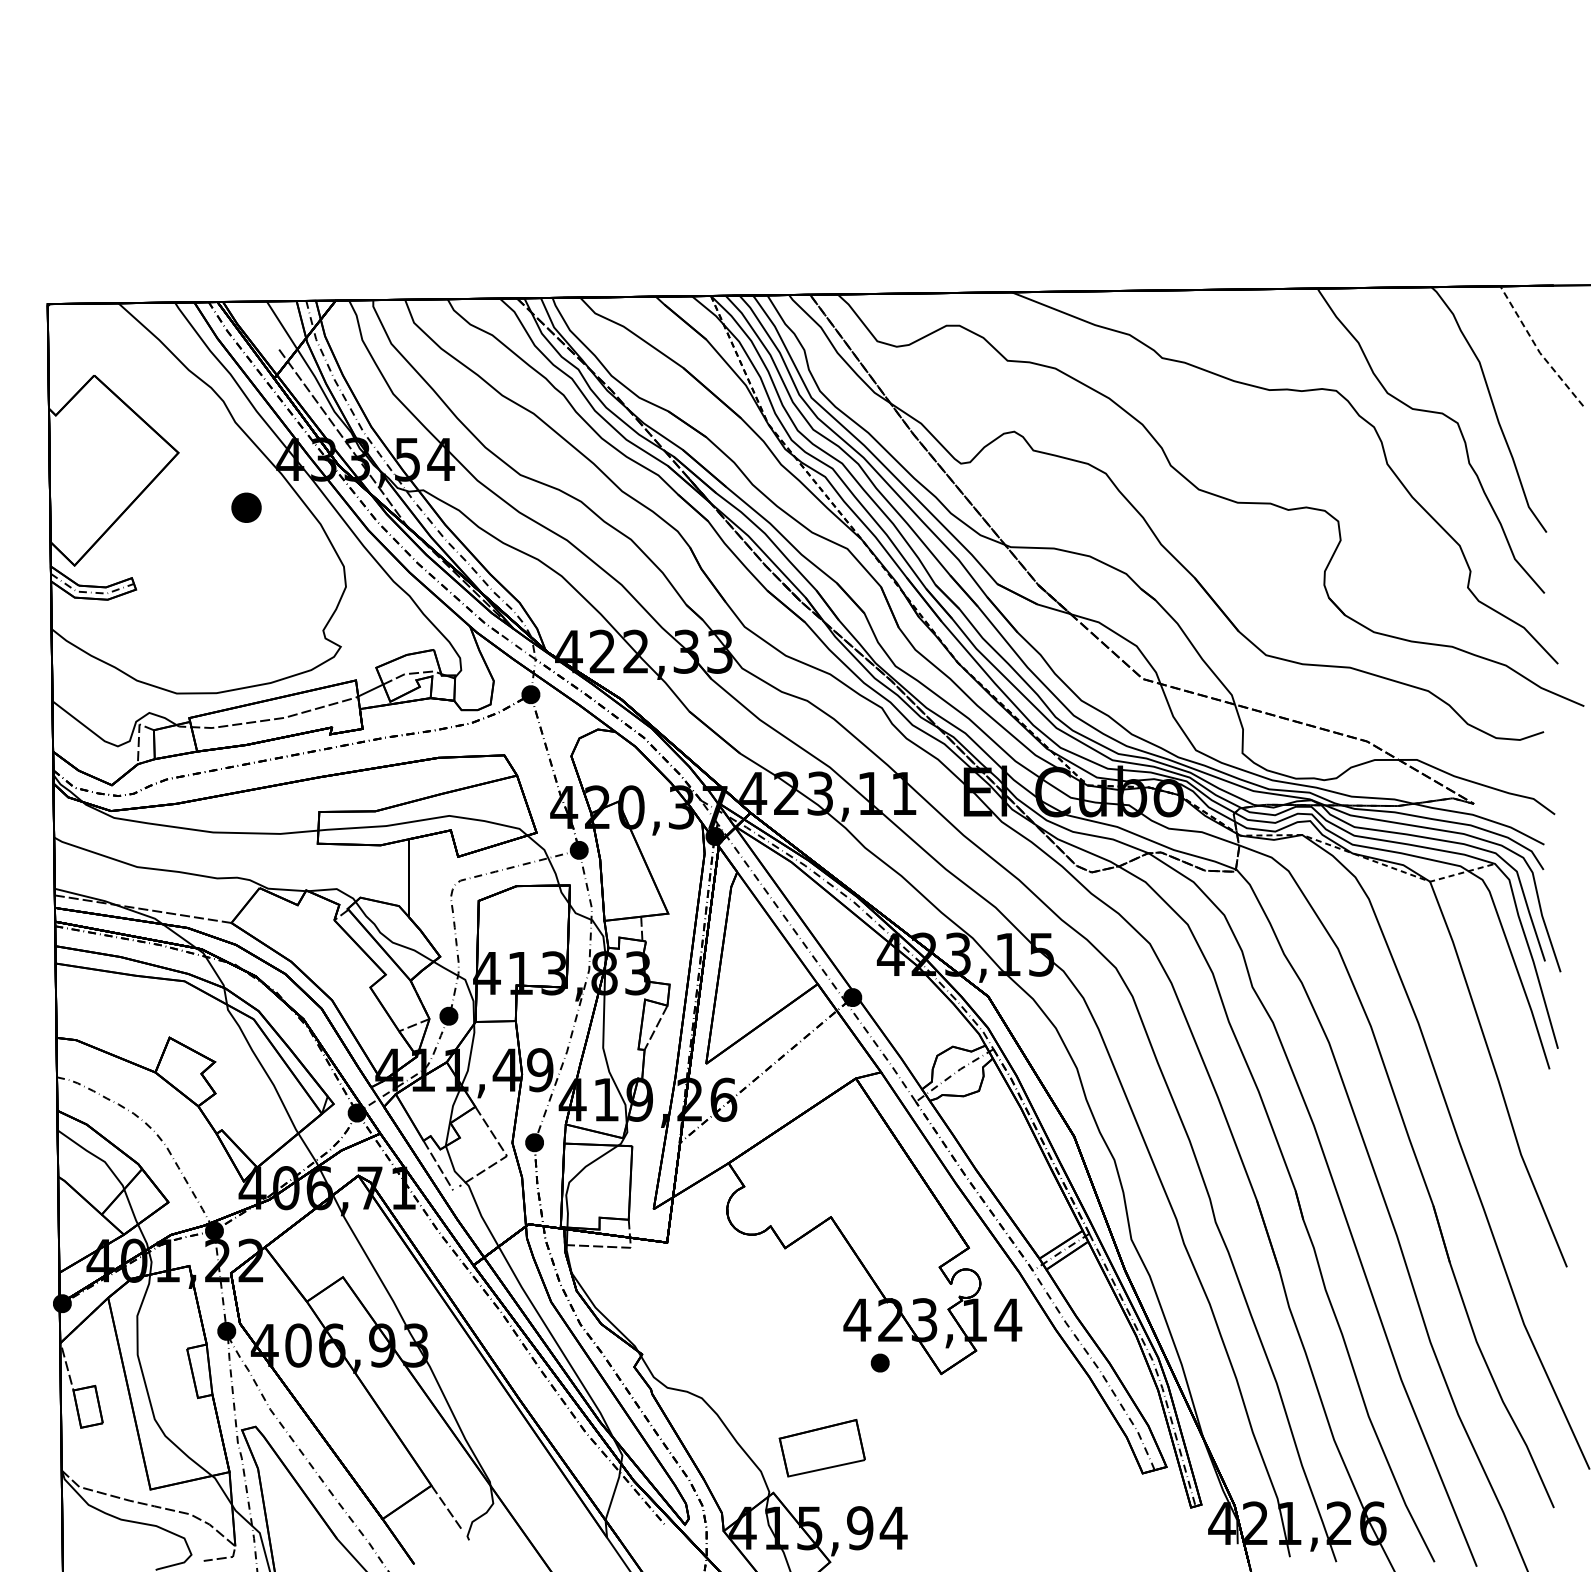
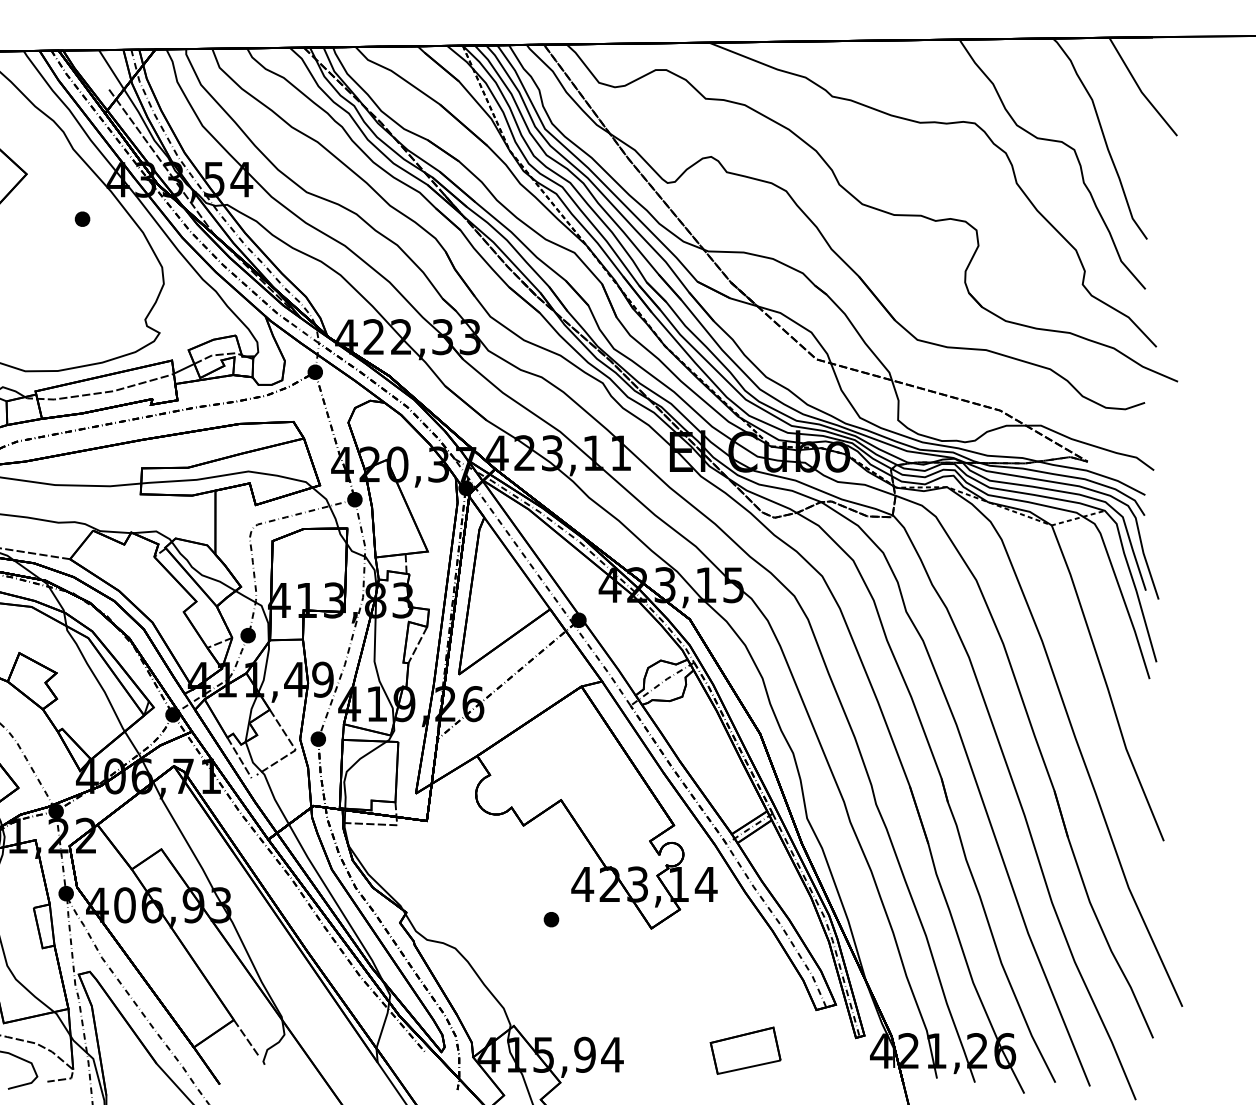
line: (1537, 349) -> (1139, 89), dashed -> solid
part: (246, 507) -> (82, 218), size x0.62
part: (879, 1362) -> (550, 919), moved
part: (821, 1448) -> (744, 1051), moved

